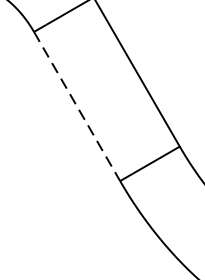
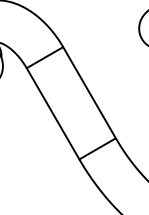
line: (77, 106) -> (53, 113), dashed -> solid

